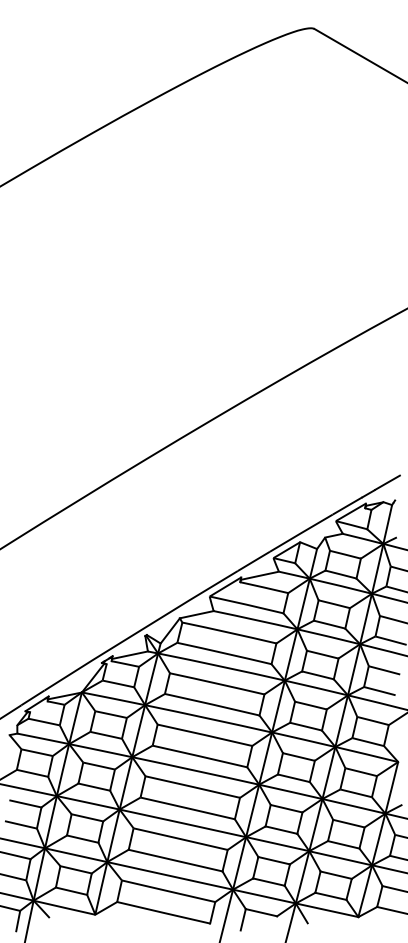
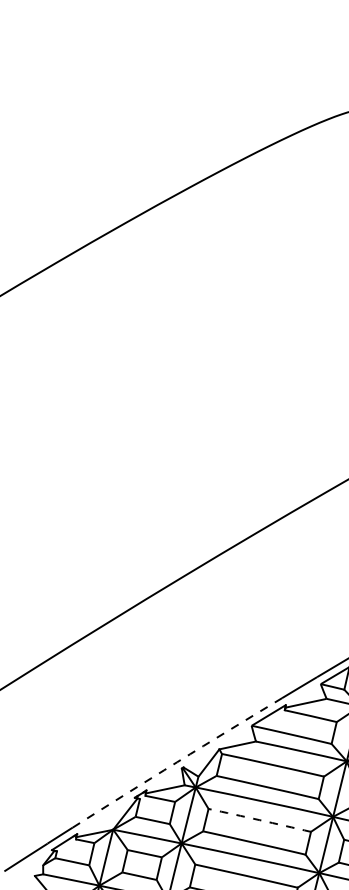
arc: (140, 630) -> (176, 762), solid -> dashed
arc: (217, 683) -> (260, 820), solid -> dashed

